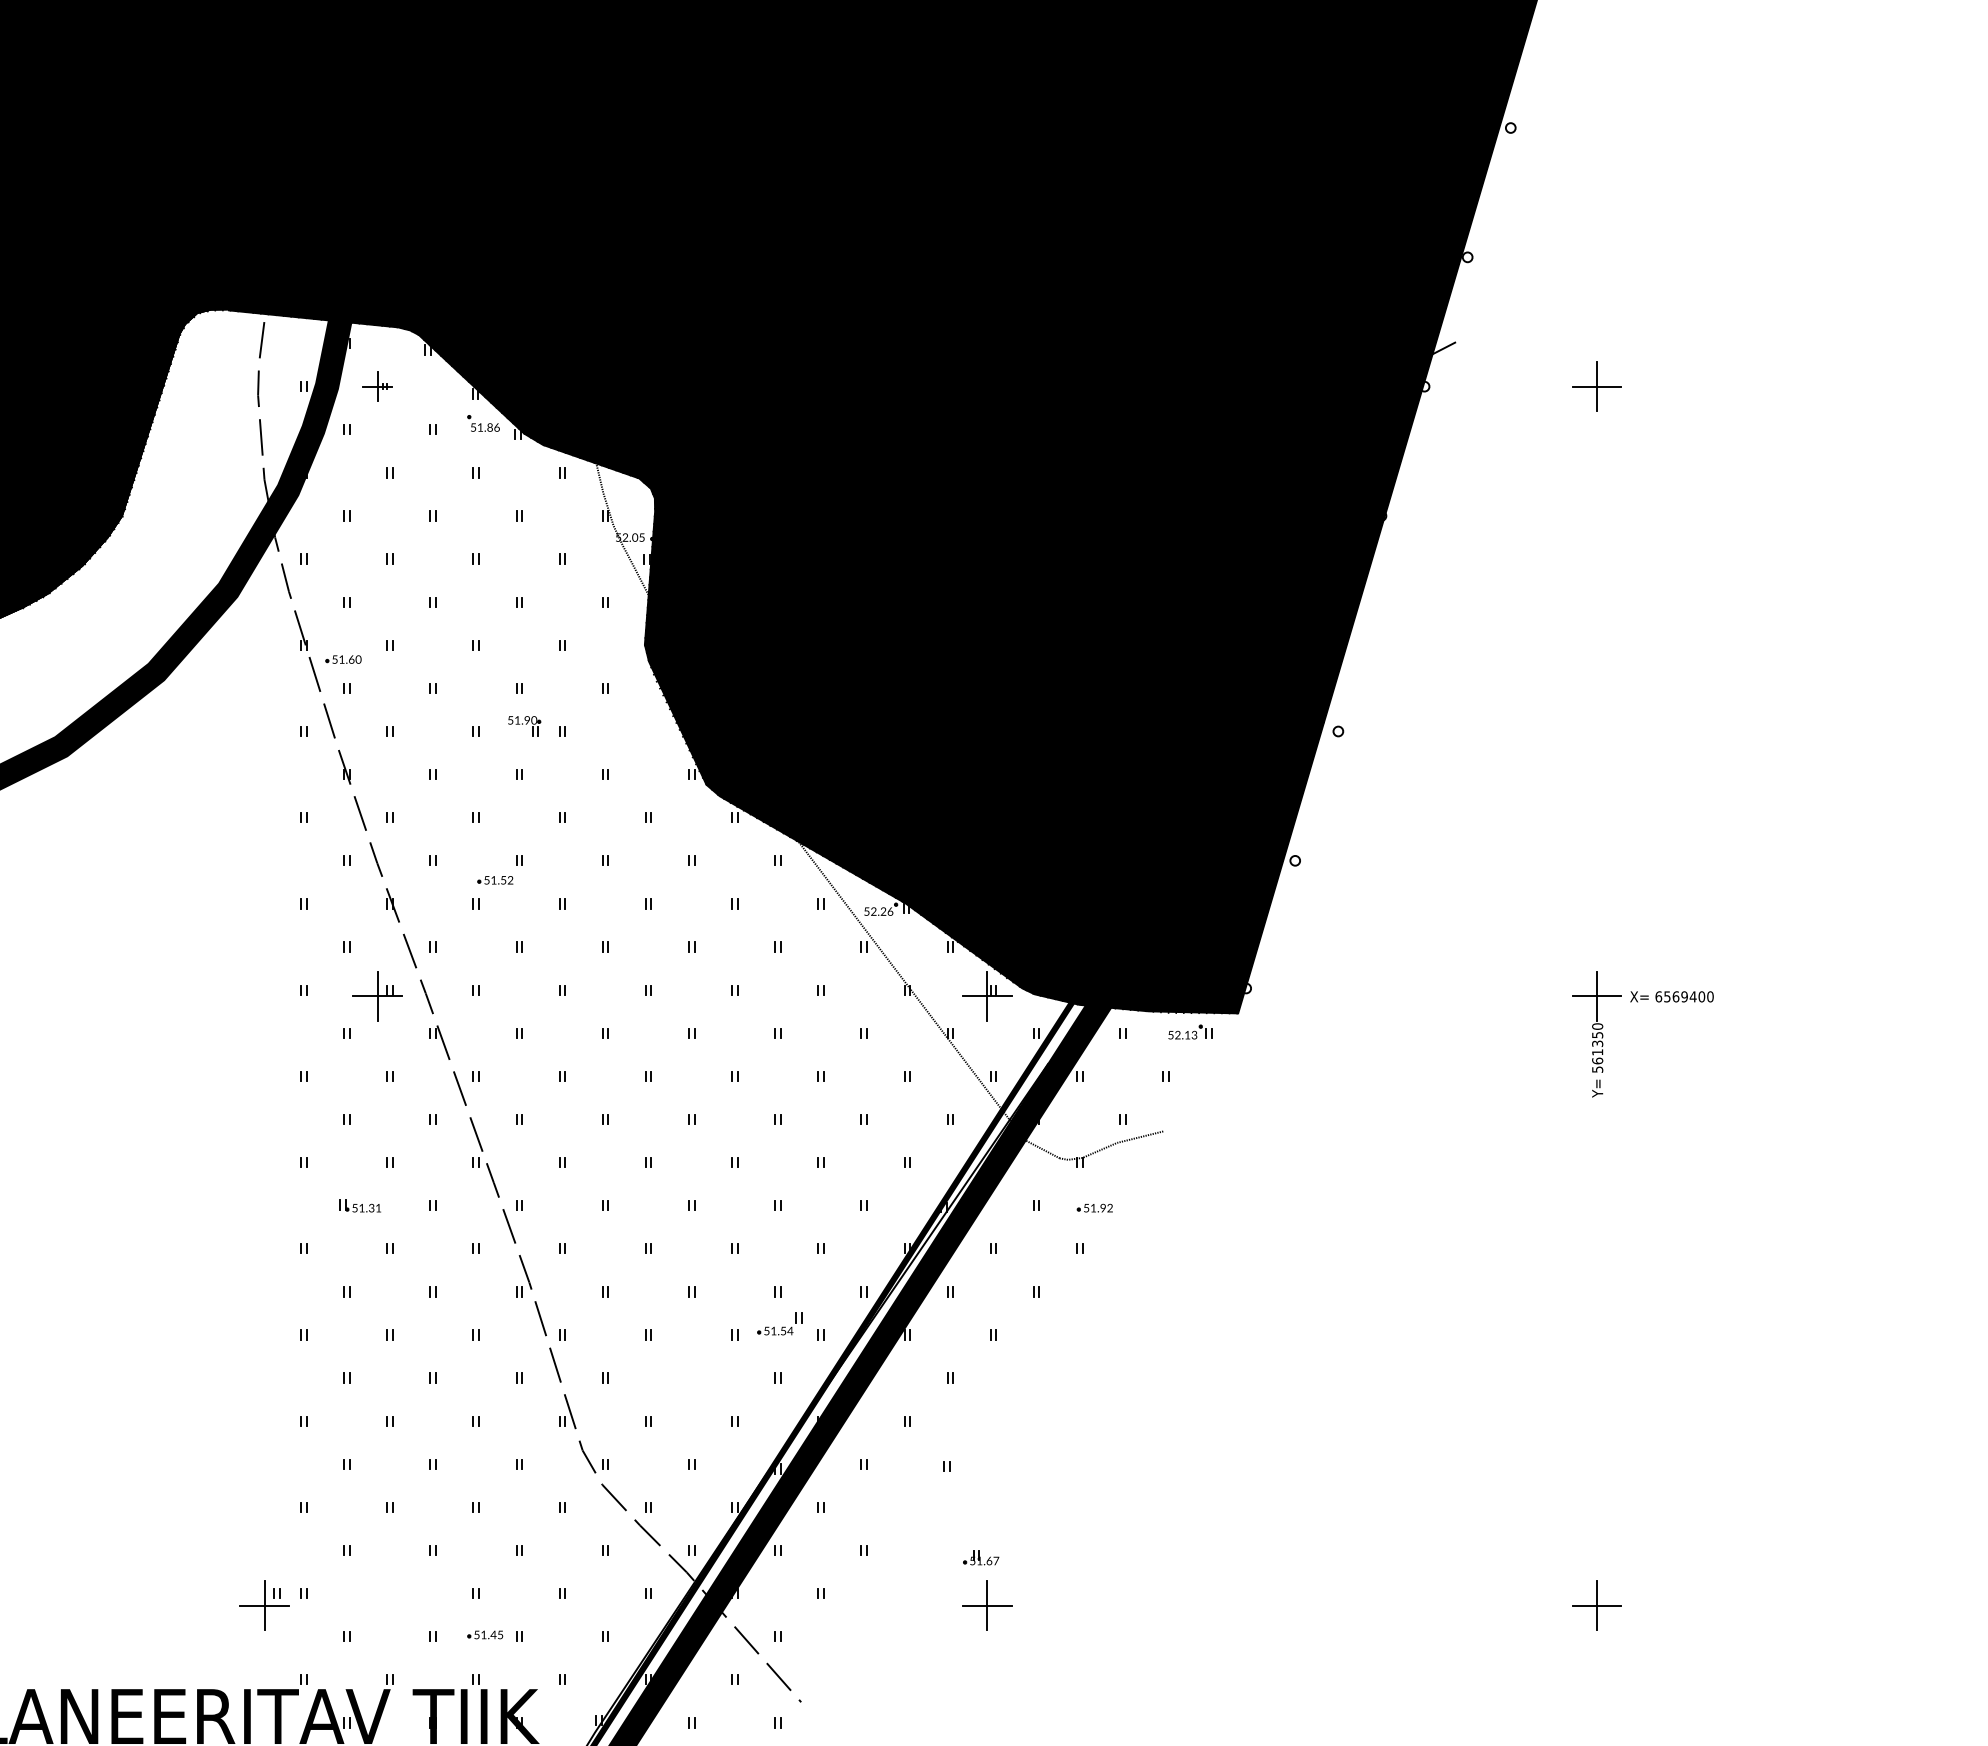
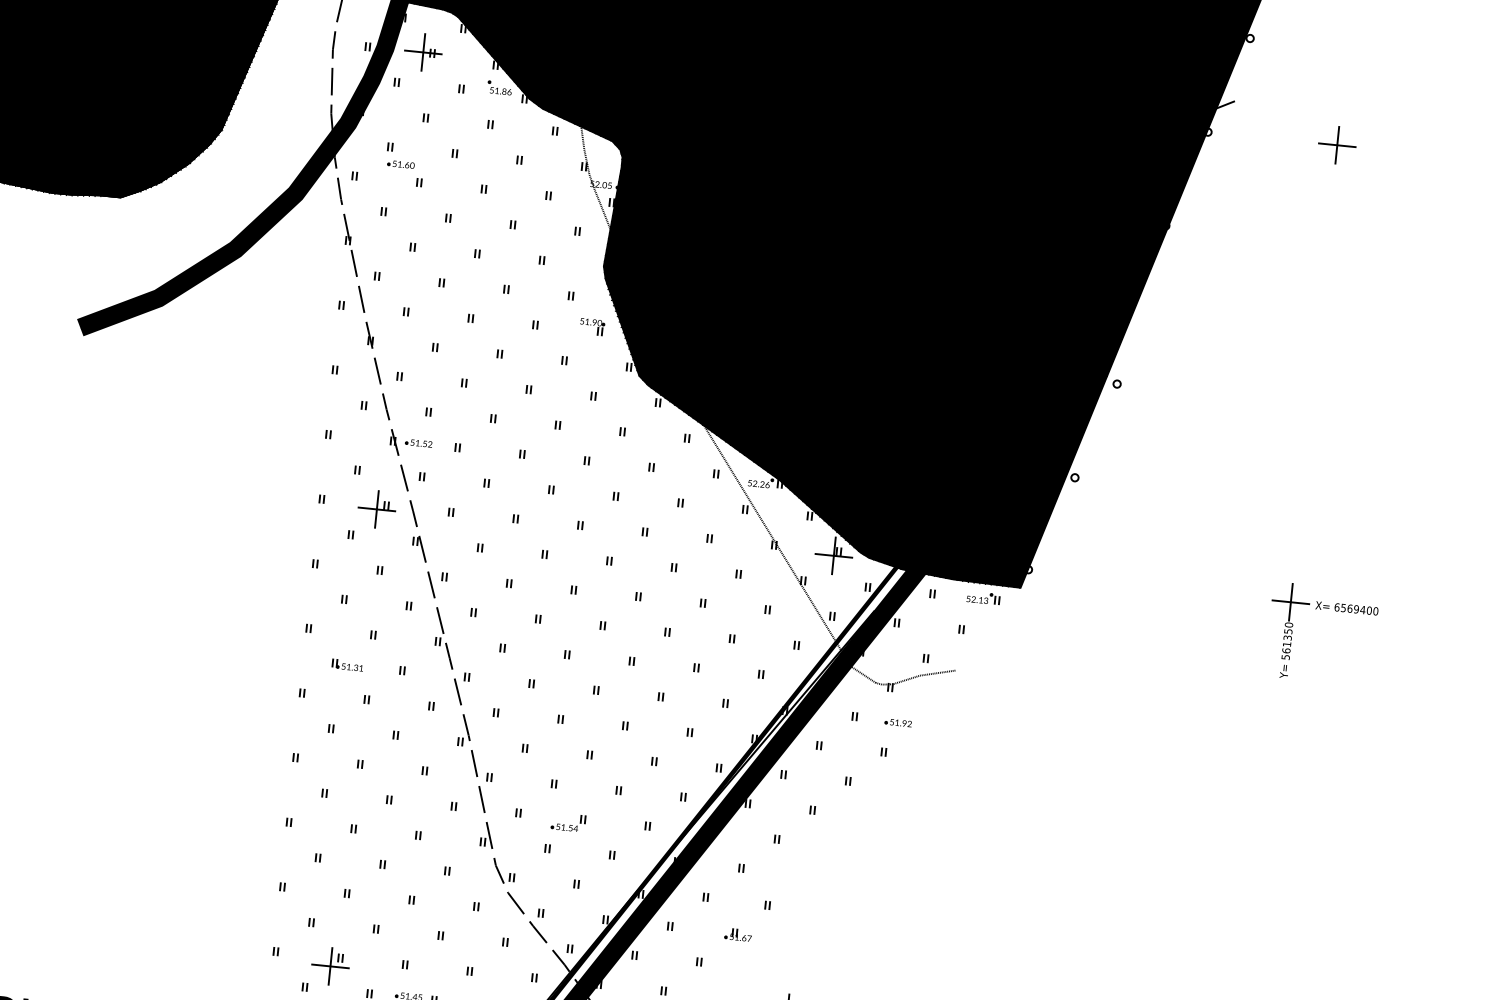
part: (377, 386) -> (423, 52), size x1.67
part: (343, 659) -> (401, 164), moved
part: (524, 726) -> (592, 326), moved
part: (495, 880) -> (418, 443), moved
part: (779, 1323) -> (568, 822), moved
part: (981, 1557) -> (738, 934), moved
part: (264, 1605) -> (330, 966), moved

